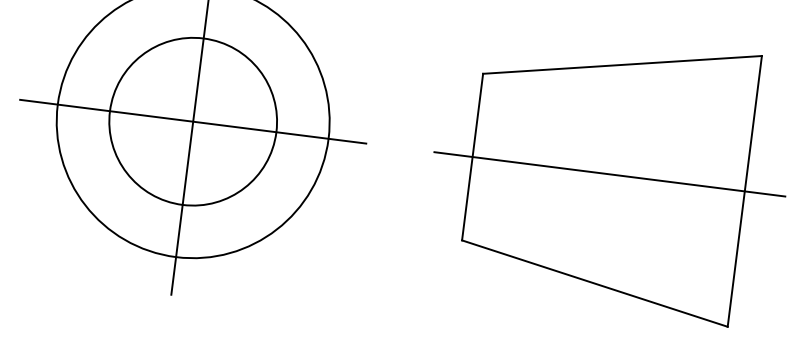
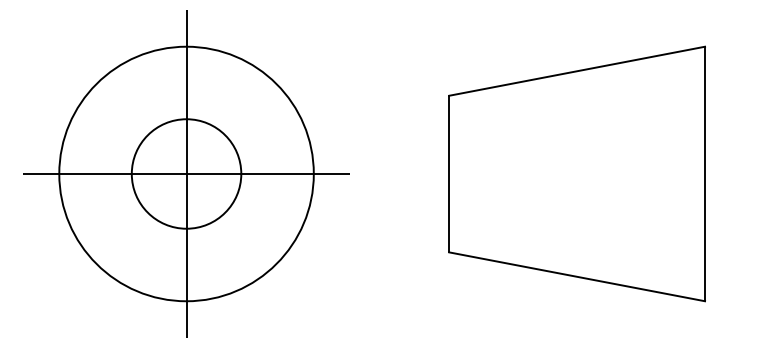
circle: (193, 121) -> (186, 173), size x0.7
line: (609, 173) -> (577, 173), removed

